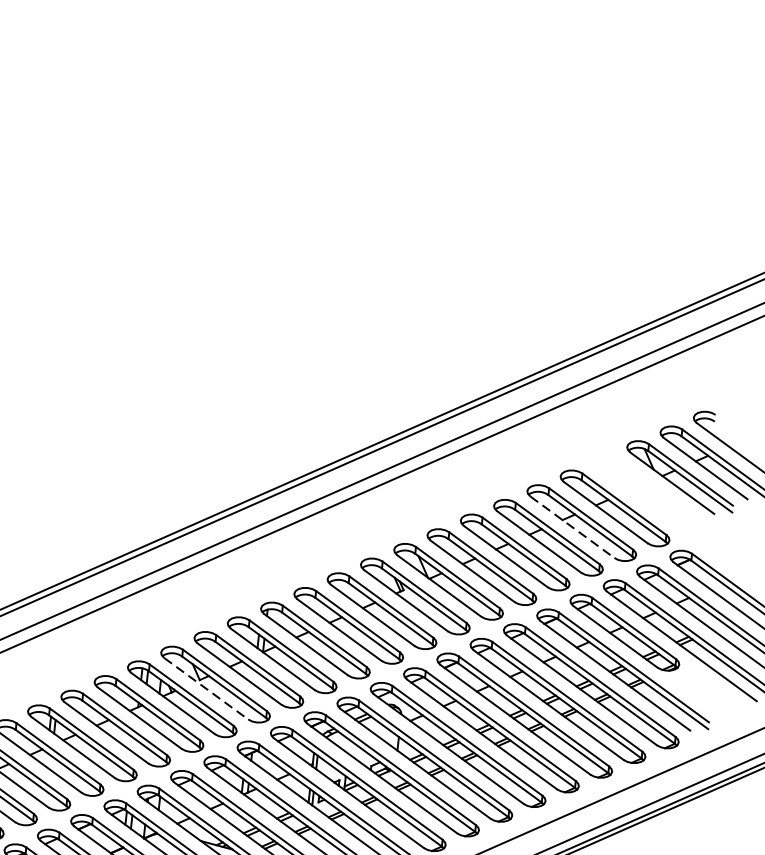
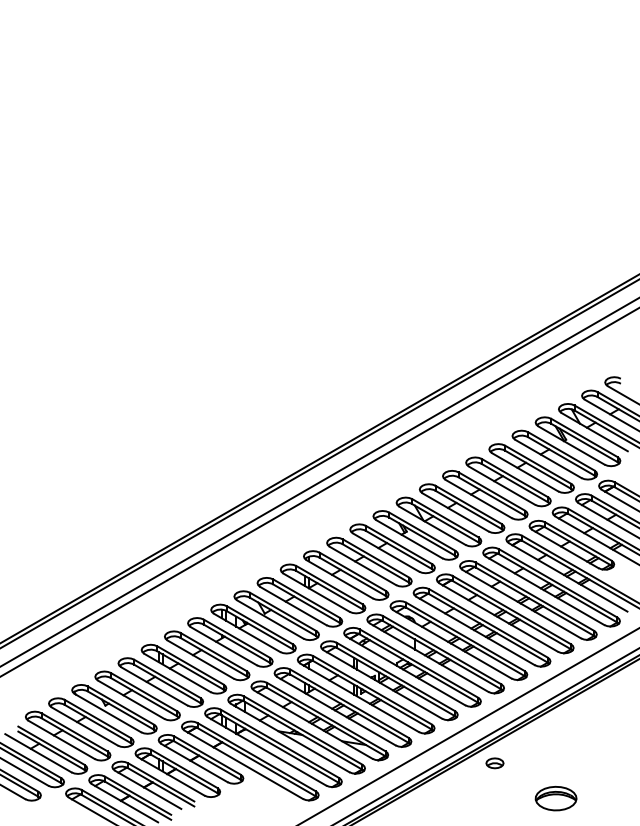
part: (647, 493) -> (577, 441), added
line: (572, 527) -> (525, 472), dashed -> solid
line: (206, 688) -> (270, 619), dashed -> solid

